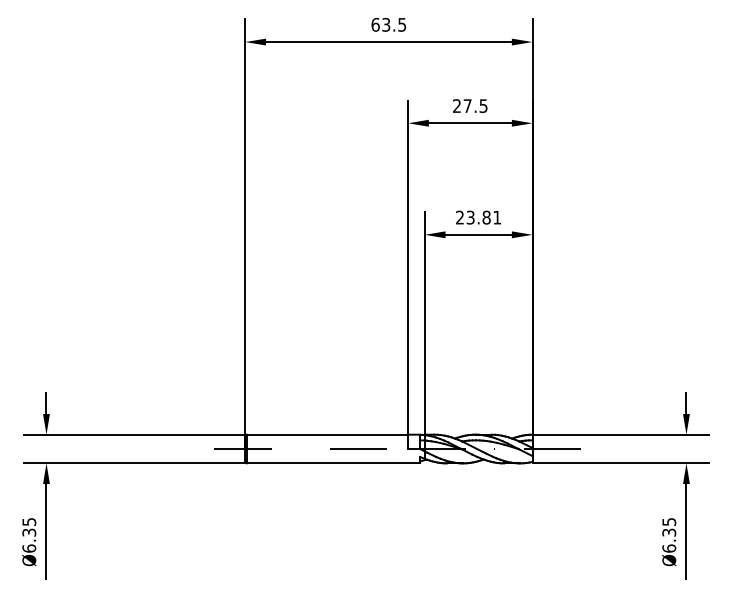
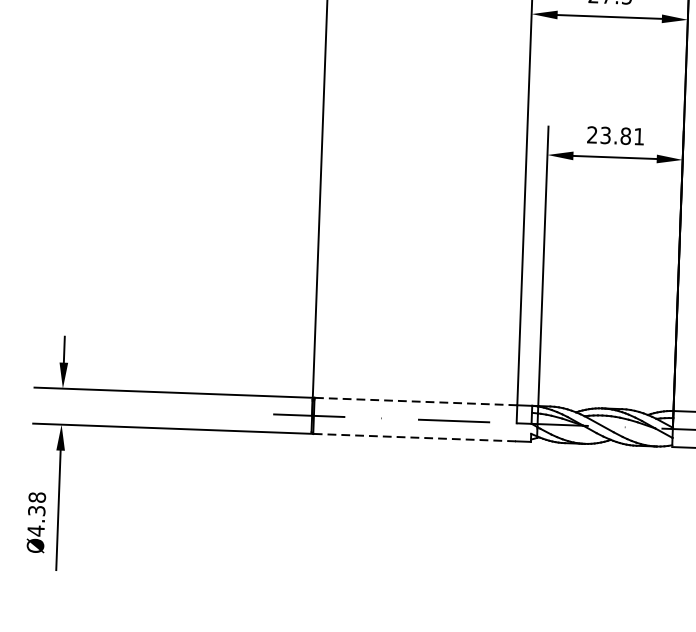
line: (327, 434) -> (415, 401), solid -> dashed
line: (327, 463) -> (414, 437), solid -> dashed
text: (29, 535) -> (36, 514), Ø6.35 -> Ø4.38

